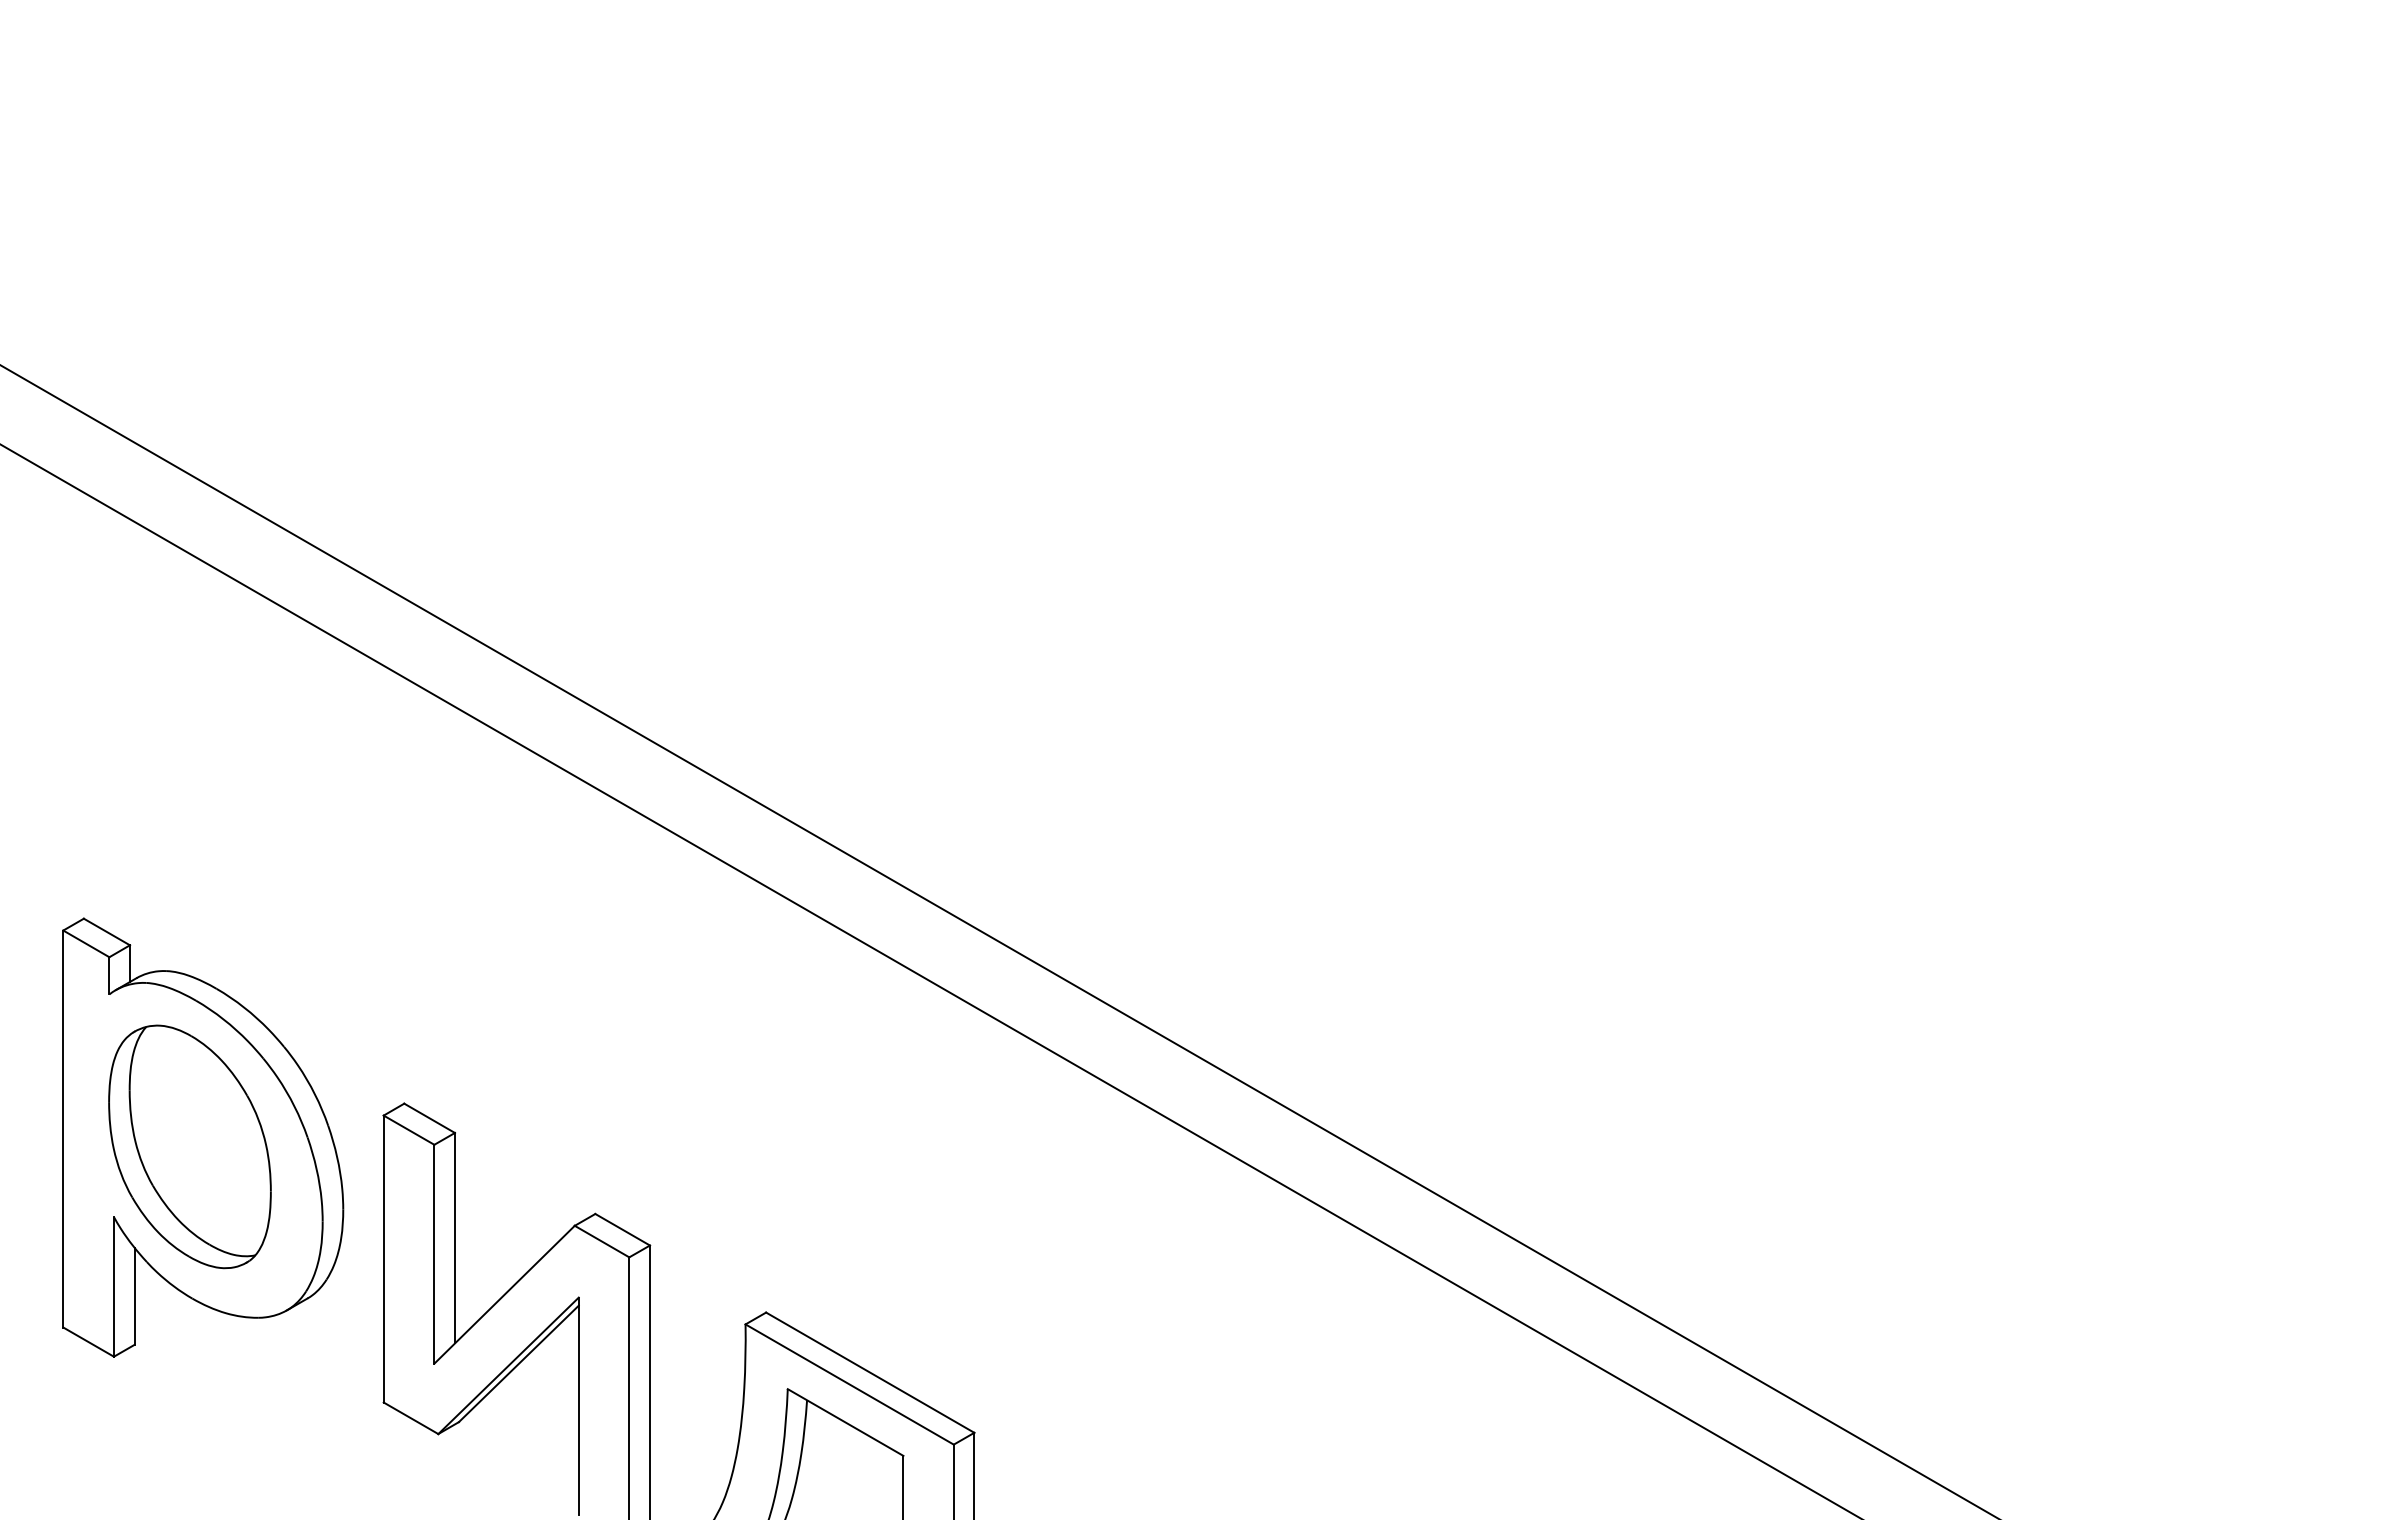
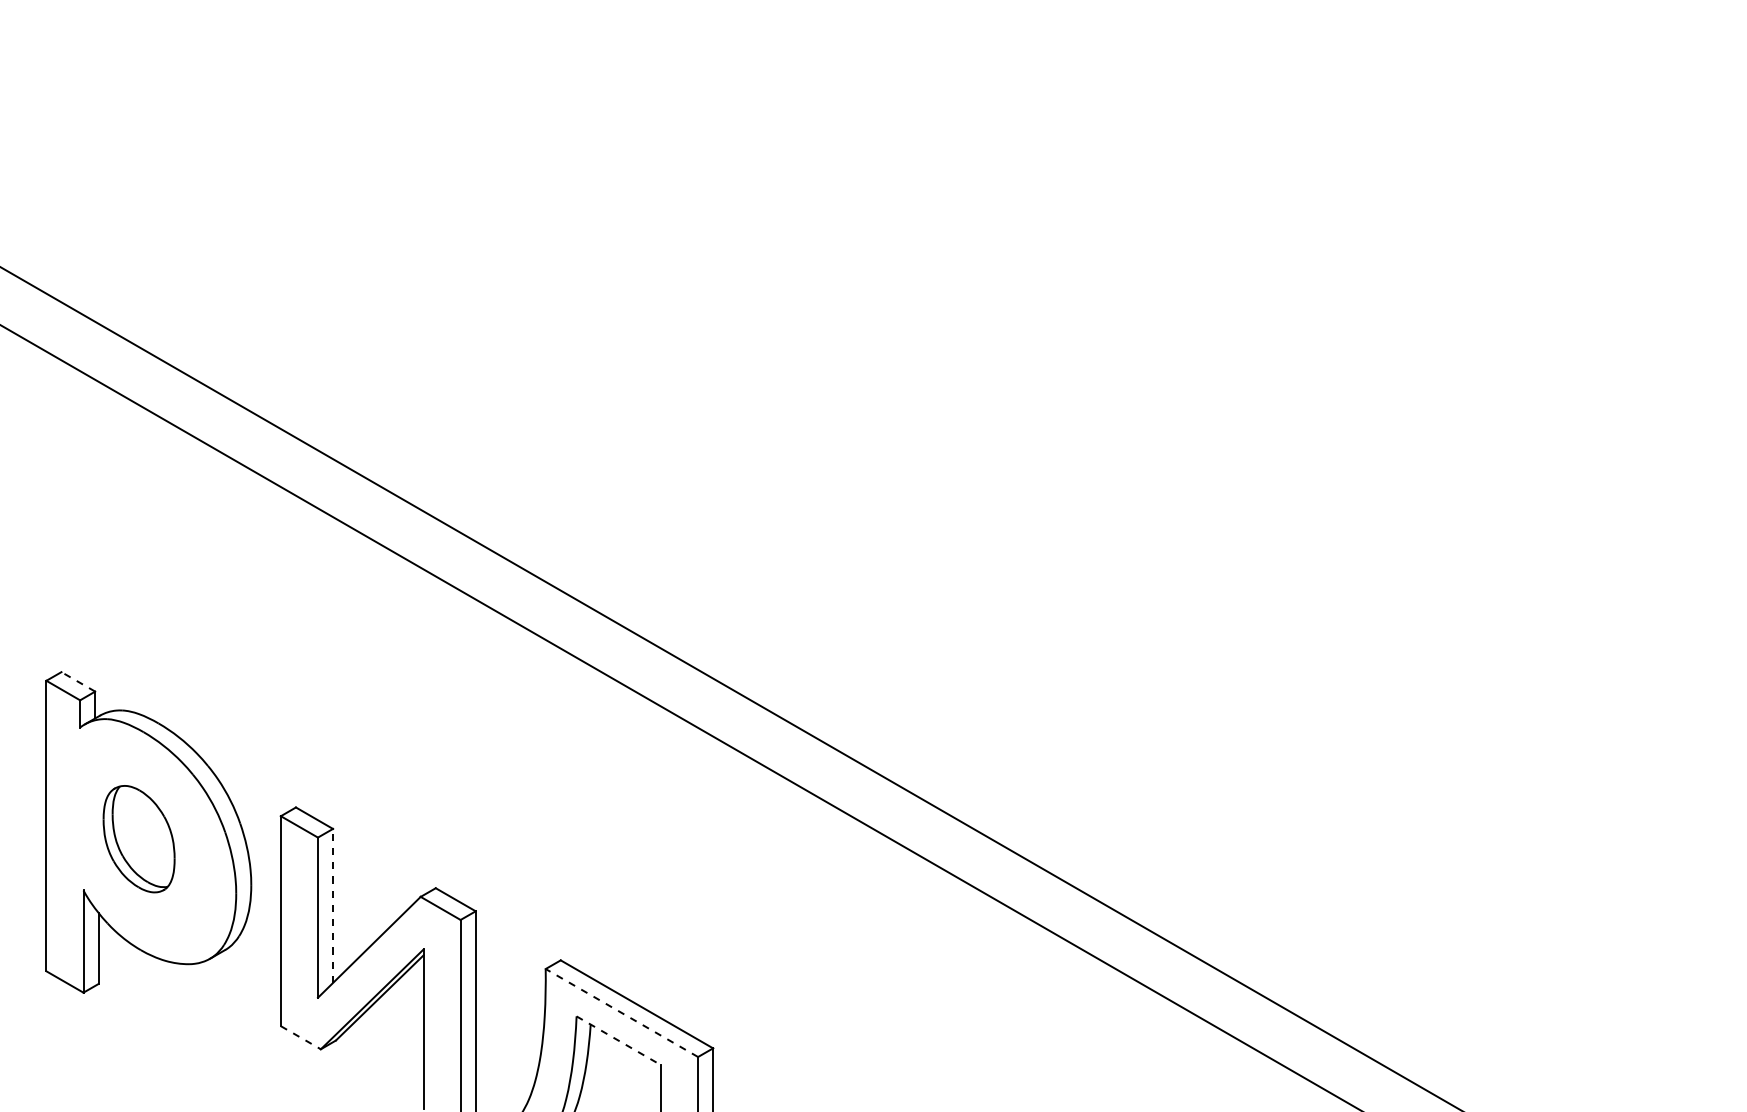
line: (106, 932) -> (78, 682), solid -> dashed
part: (189, 1146) -> (138, 838), size x0.6
line: (454, 1237) -> (332, 905), solid -> dashed
line: (849, 1384) -> (621, 1013), solid -> dashed
line: (411, 1418) -> (301, 1037), solid -> dashed
line: (845, 1422) -> (618, 1040), solid -> dashed

